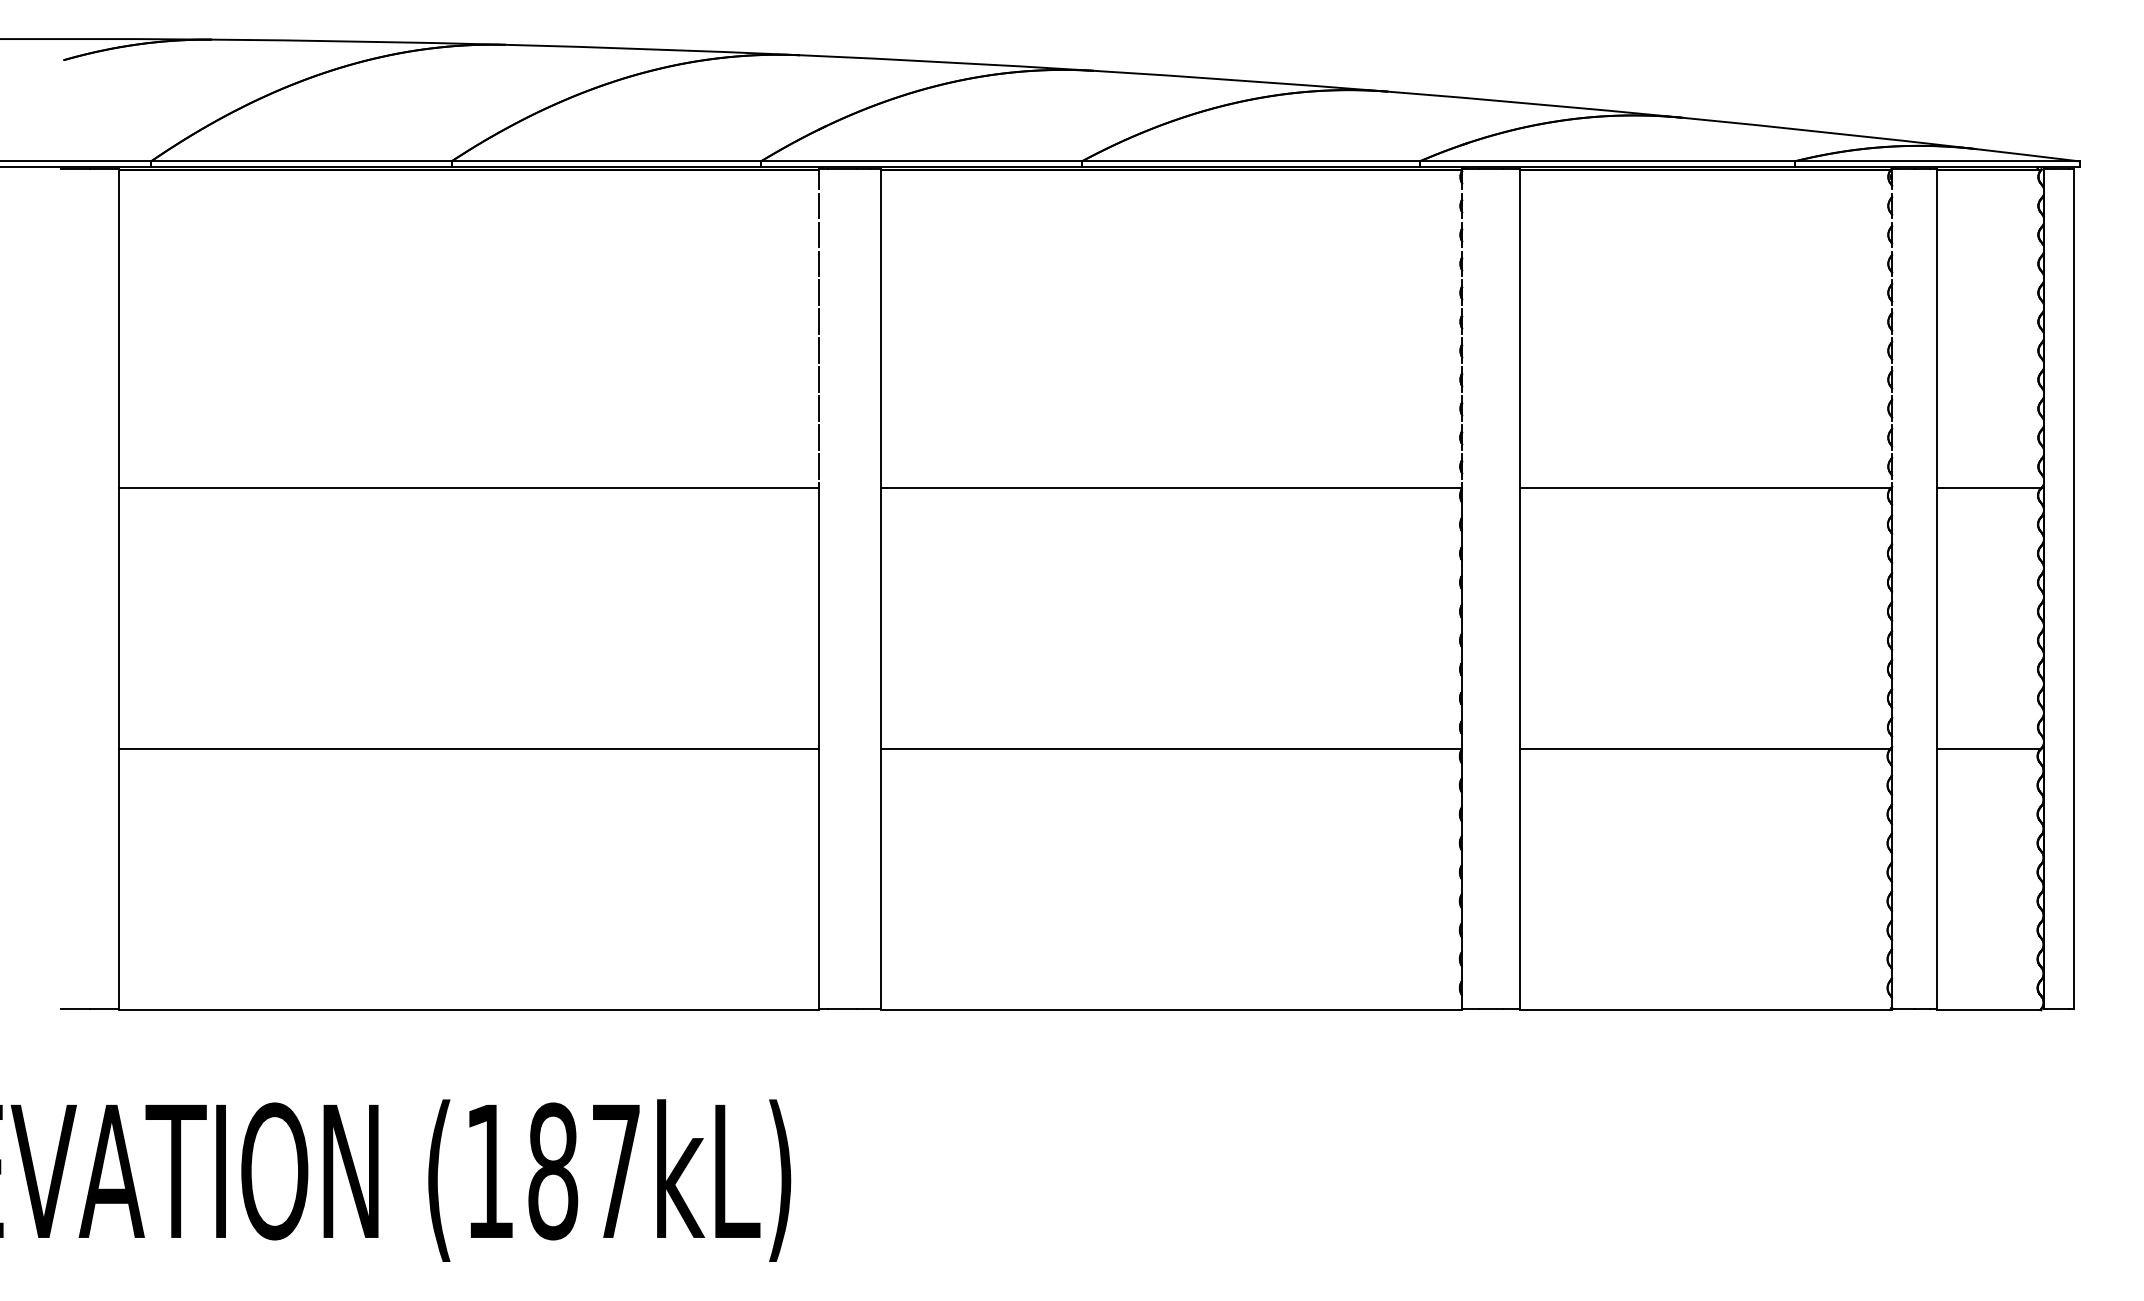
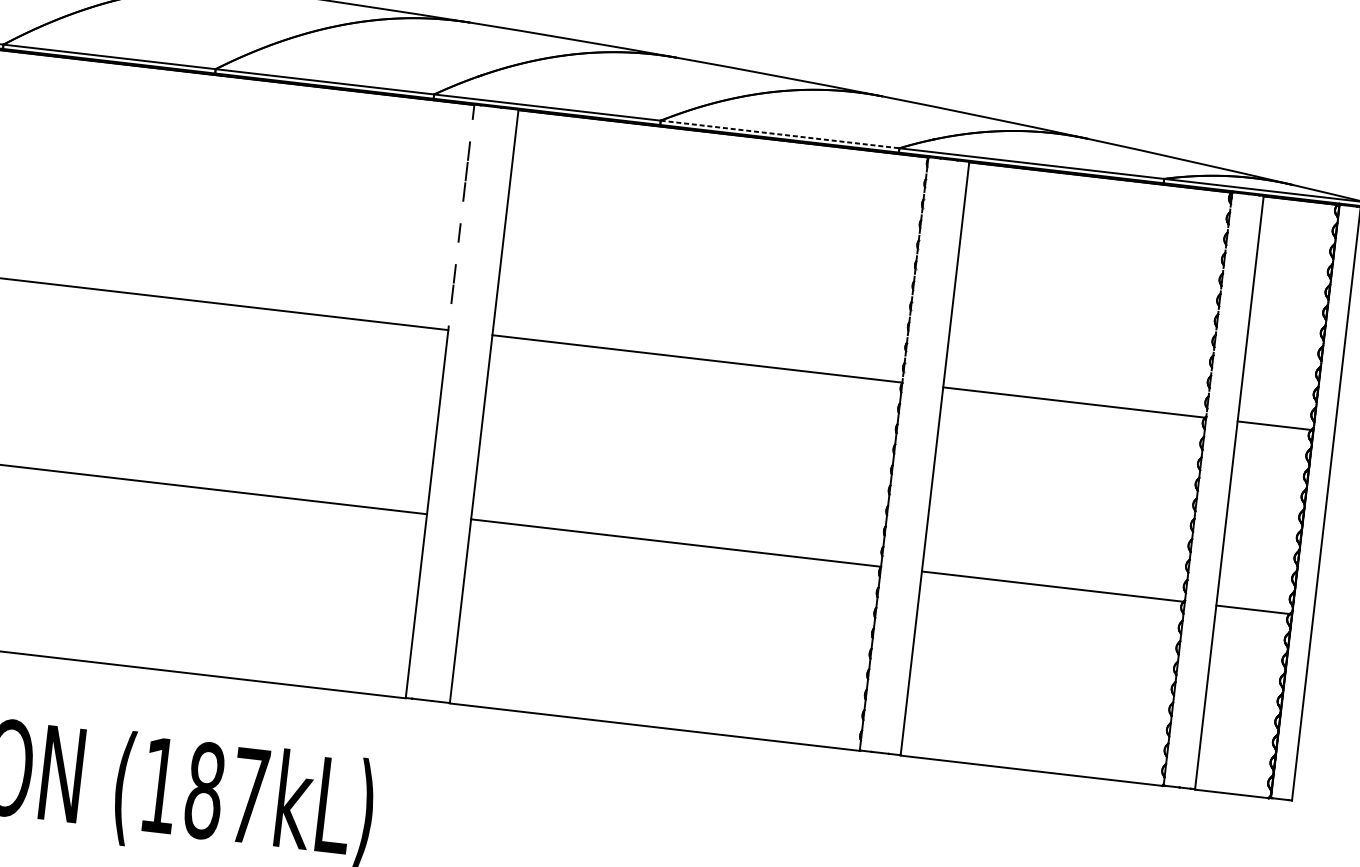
line: (1250, 161) -> (779, 134), solid -> dashed
line: (818, 205) -> (471, 130), removed
line: (818, 321) -> (461, 212), removed
line: (818, 379) -> (456, 253), removed
line: (818, 466) -> (449, 314), removed

